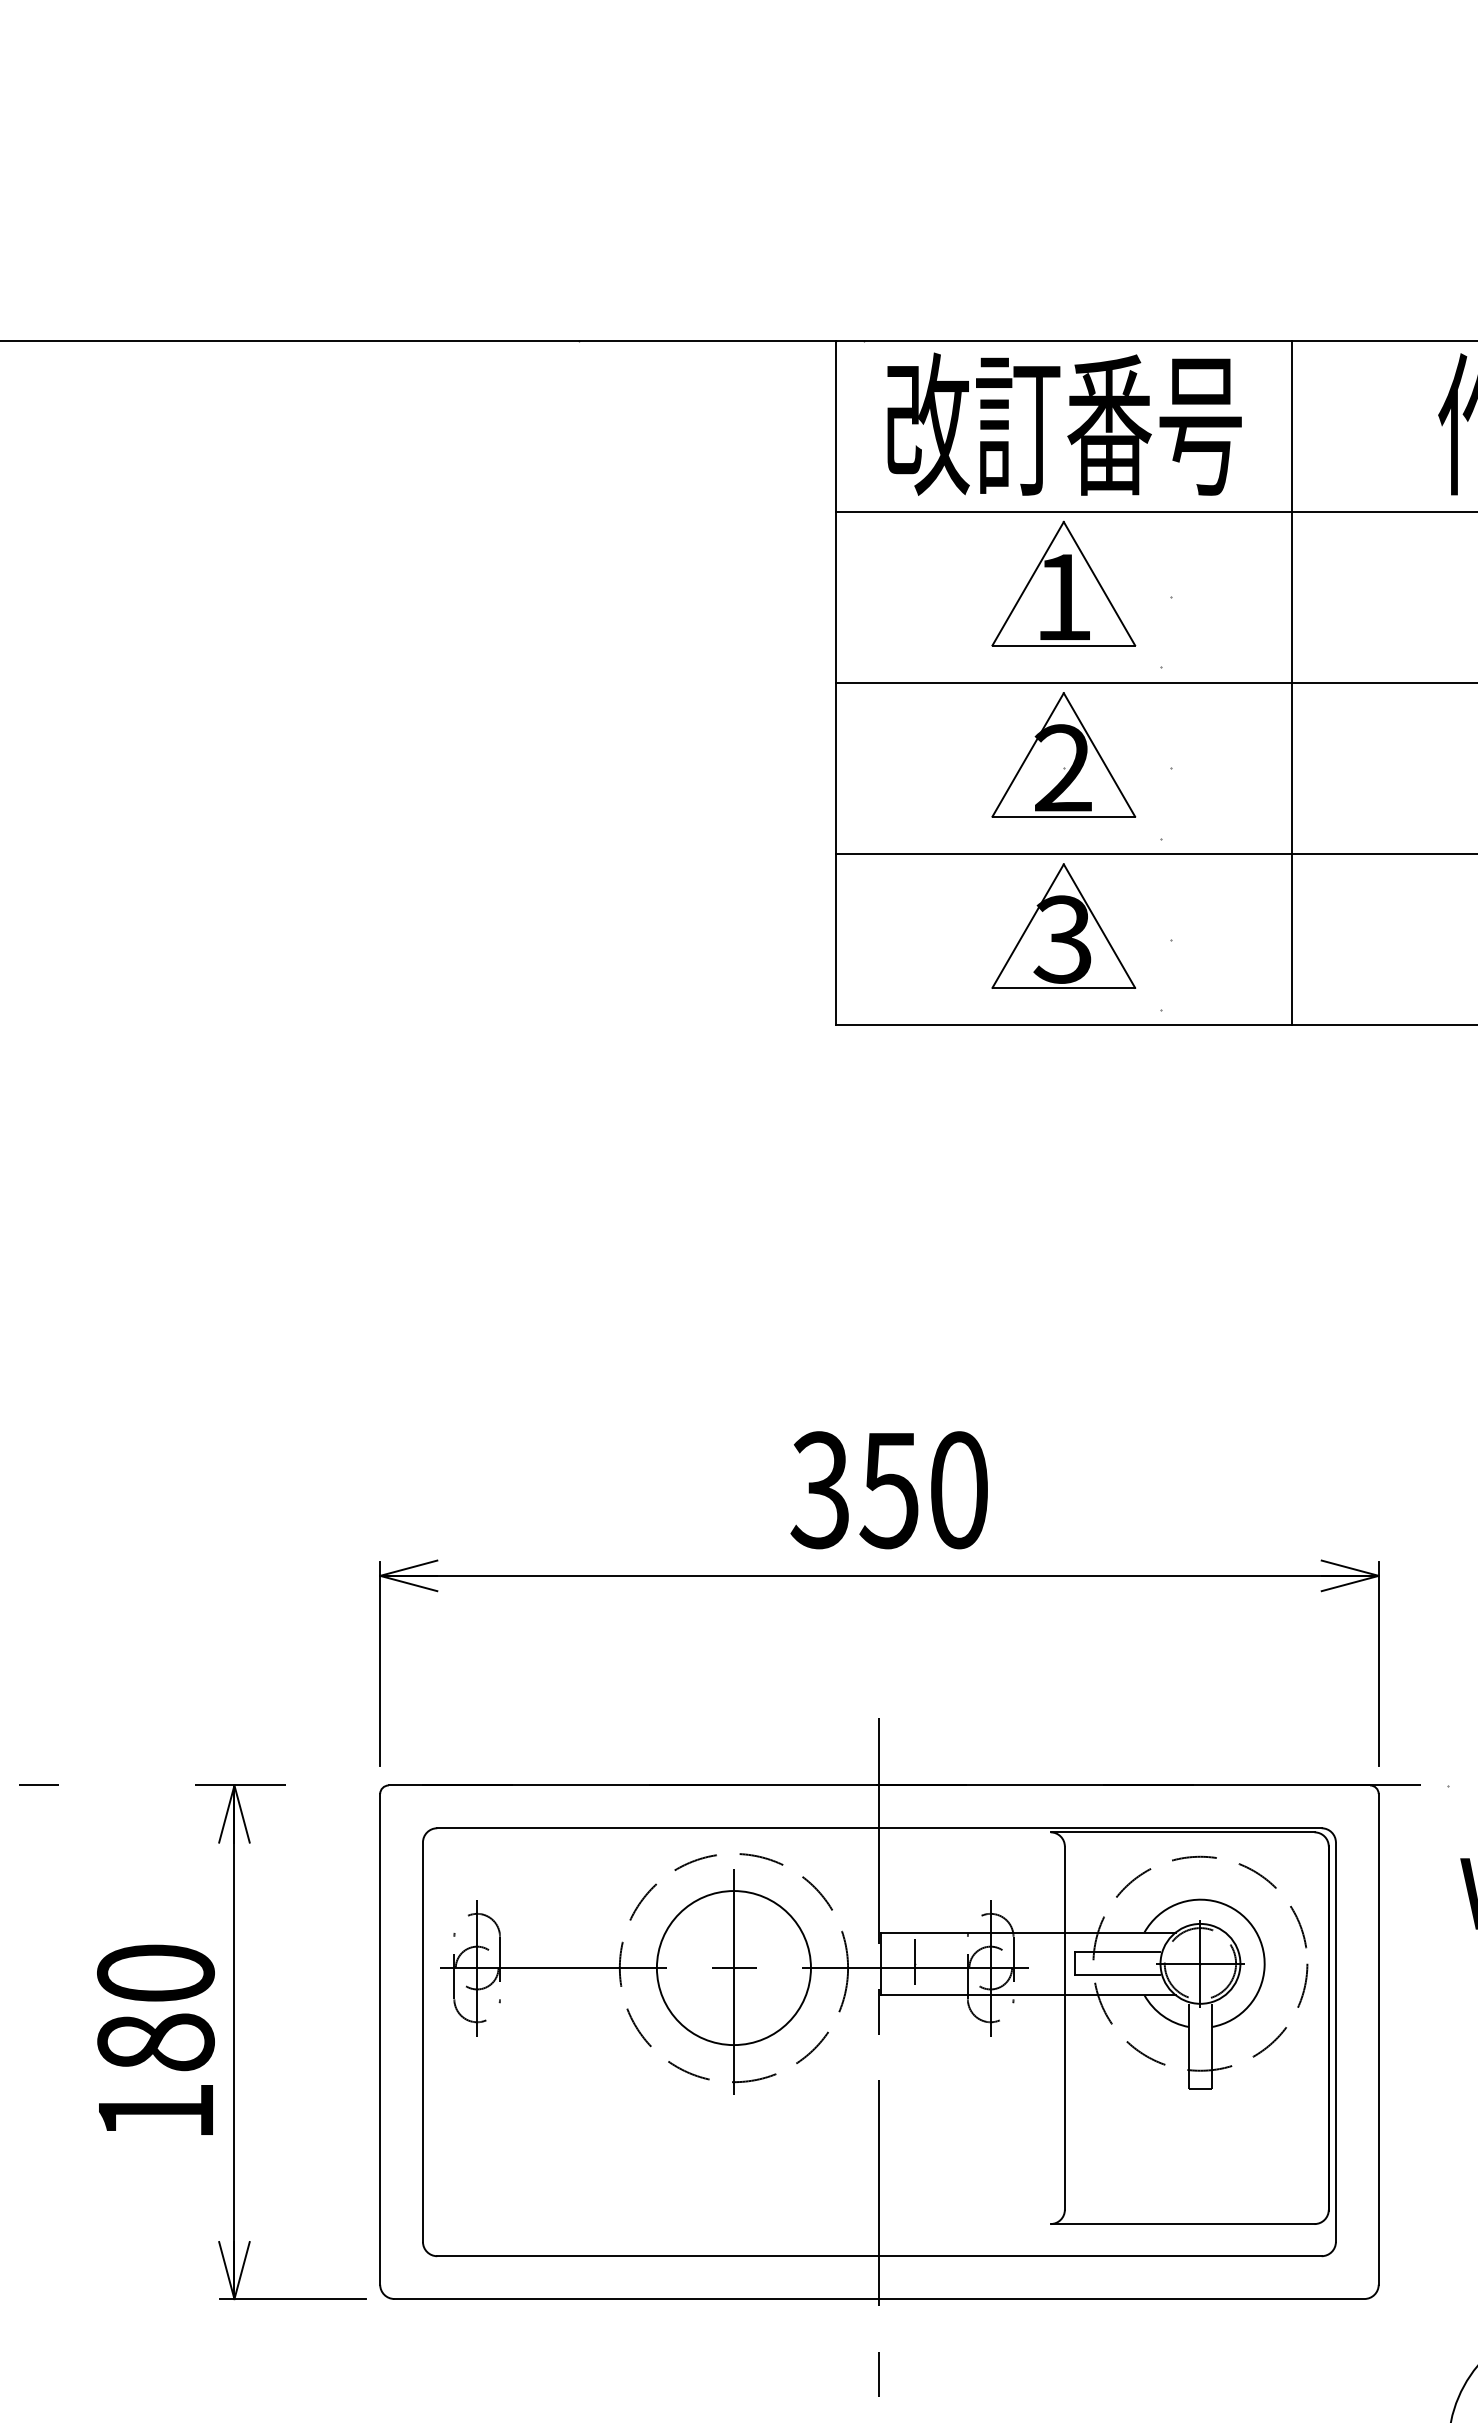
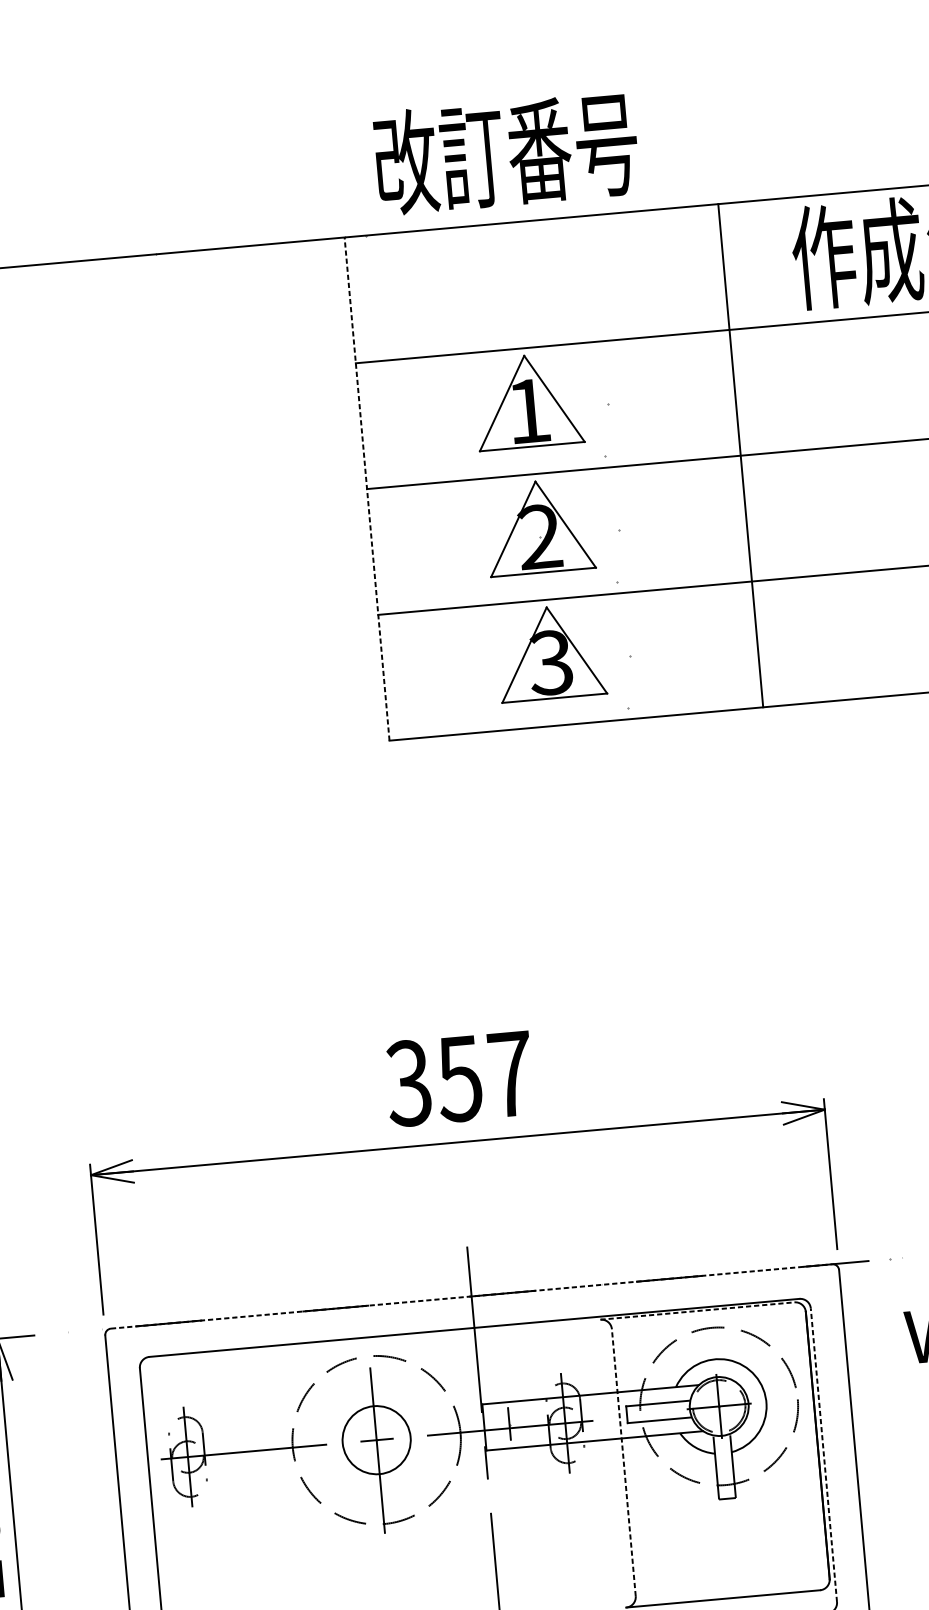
text: (1064, 423) -> (506, 152), moved
line: (835, 682) -> (366, 488), solid -> dashed
line: (1292, 682) -> (741, 455), moved
text: (959, 1490) -> (511, 1074), 350 -> 357
line: (879, 1785) -> (471, 1296), solid -> dashed
line: (1182, 1832) -> (697, 1311), solid -> dashed
circle: (733, 1968) -> (376, 1440), size x0.6
line: (1064, 2028) -> (623, 1462), solid -> dashed
line: (1335, 2042) -> (823, 1455), solid -> dashed

